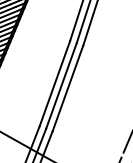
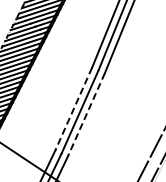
line: (54, 84) -> (73, 109), solid -> dashed
line: (68, 88) -> (86, 114), solid -> dashed

